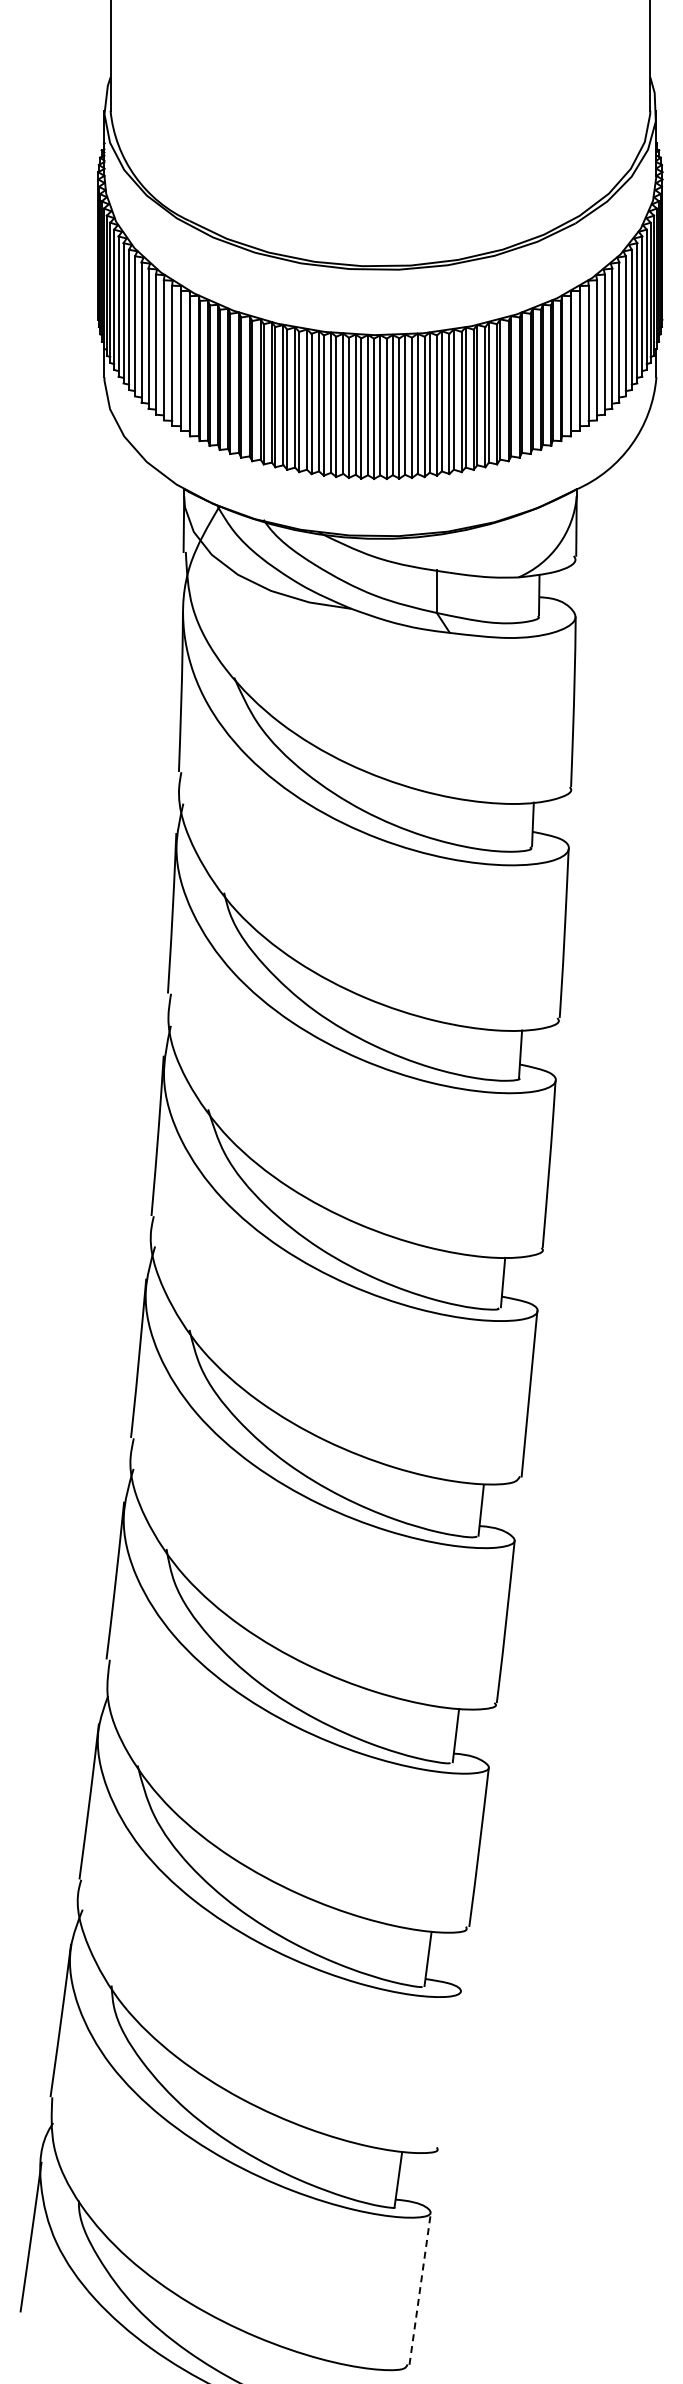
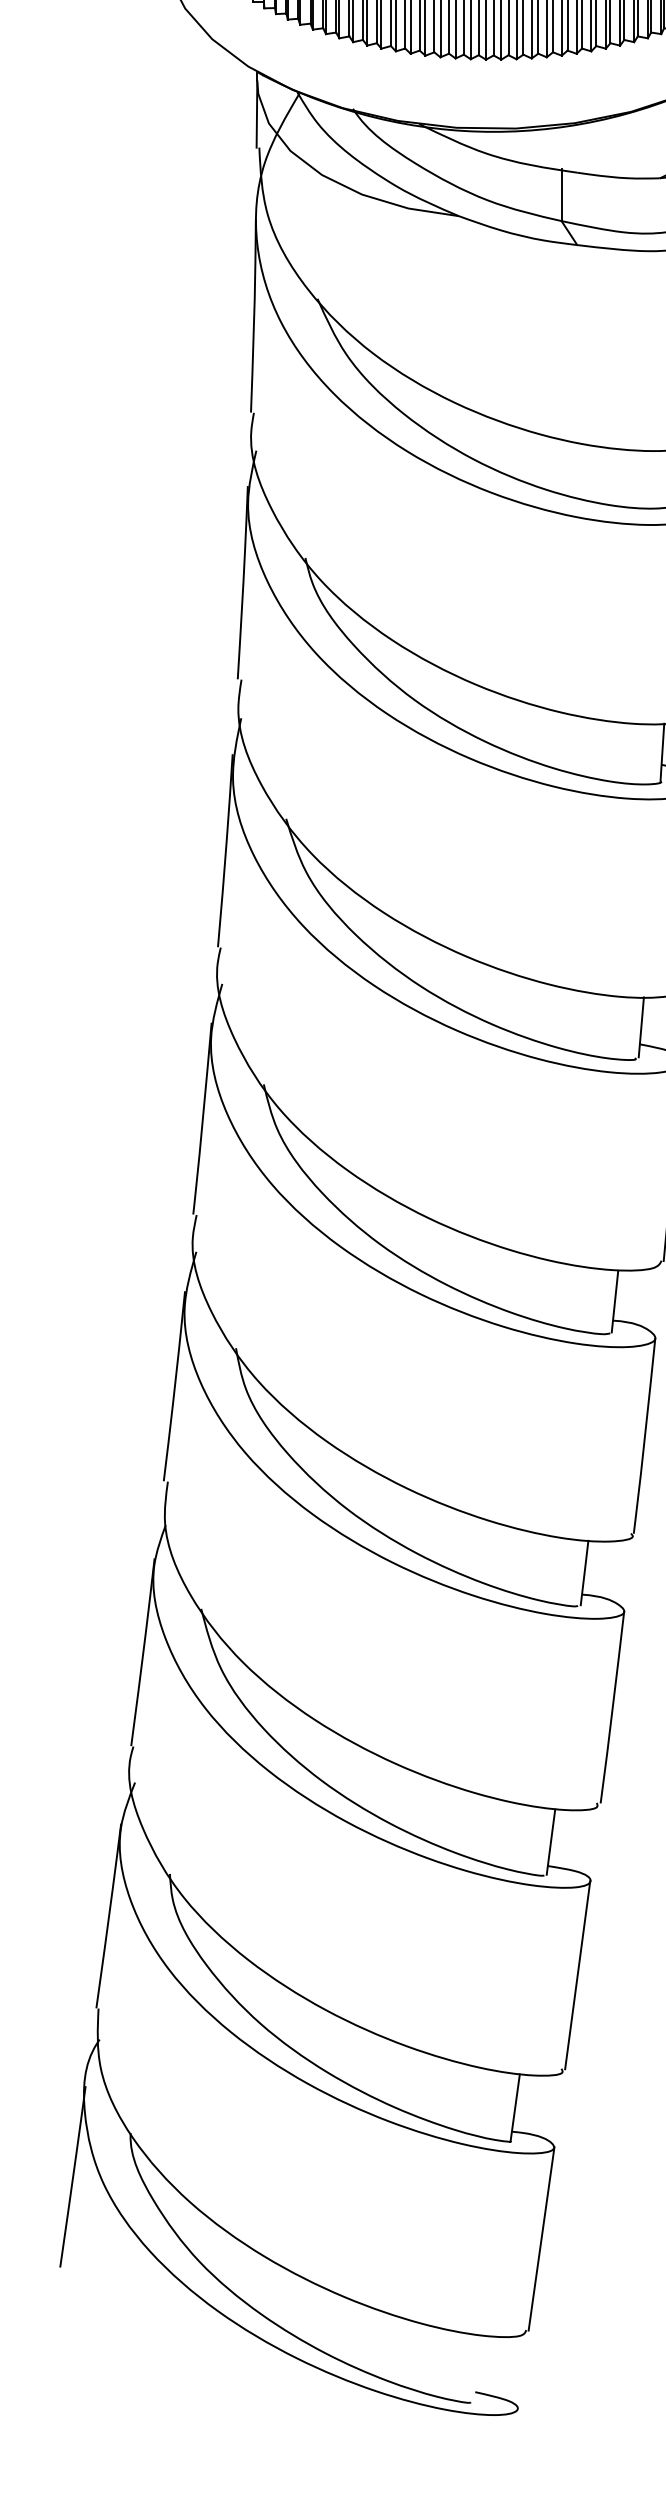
line: (449, 2069) -> (576, 1975), added
line: (420, 2288) -> (541, 2238), dashed -> solid

